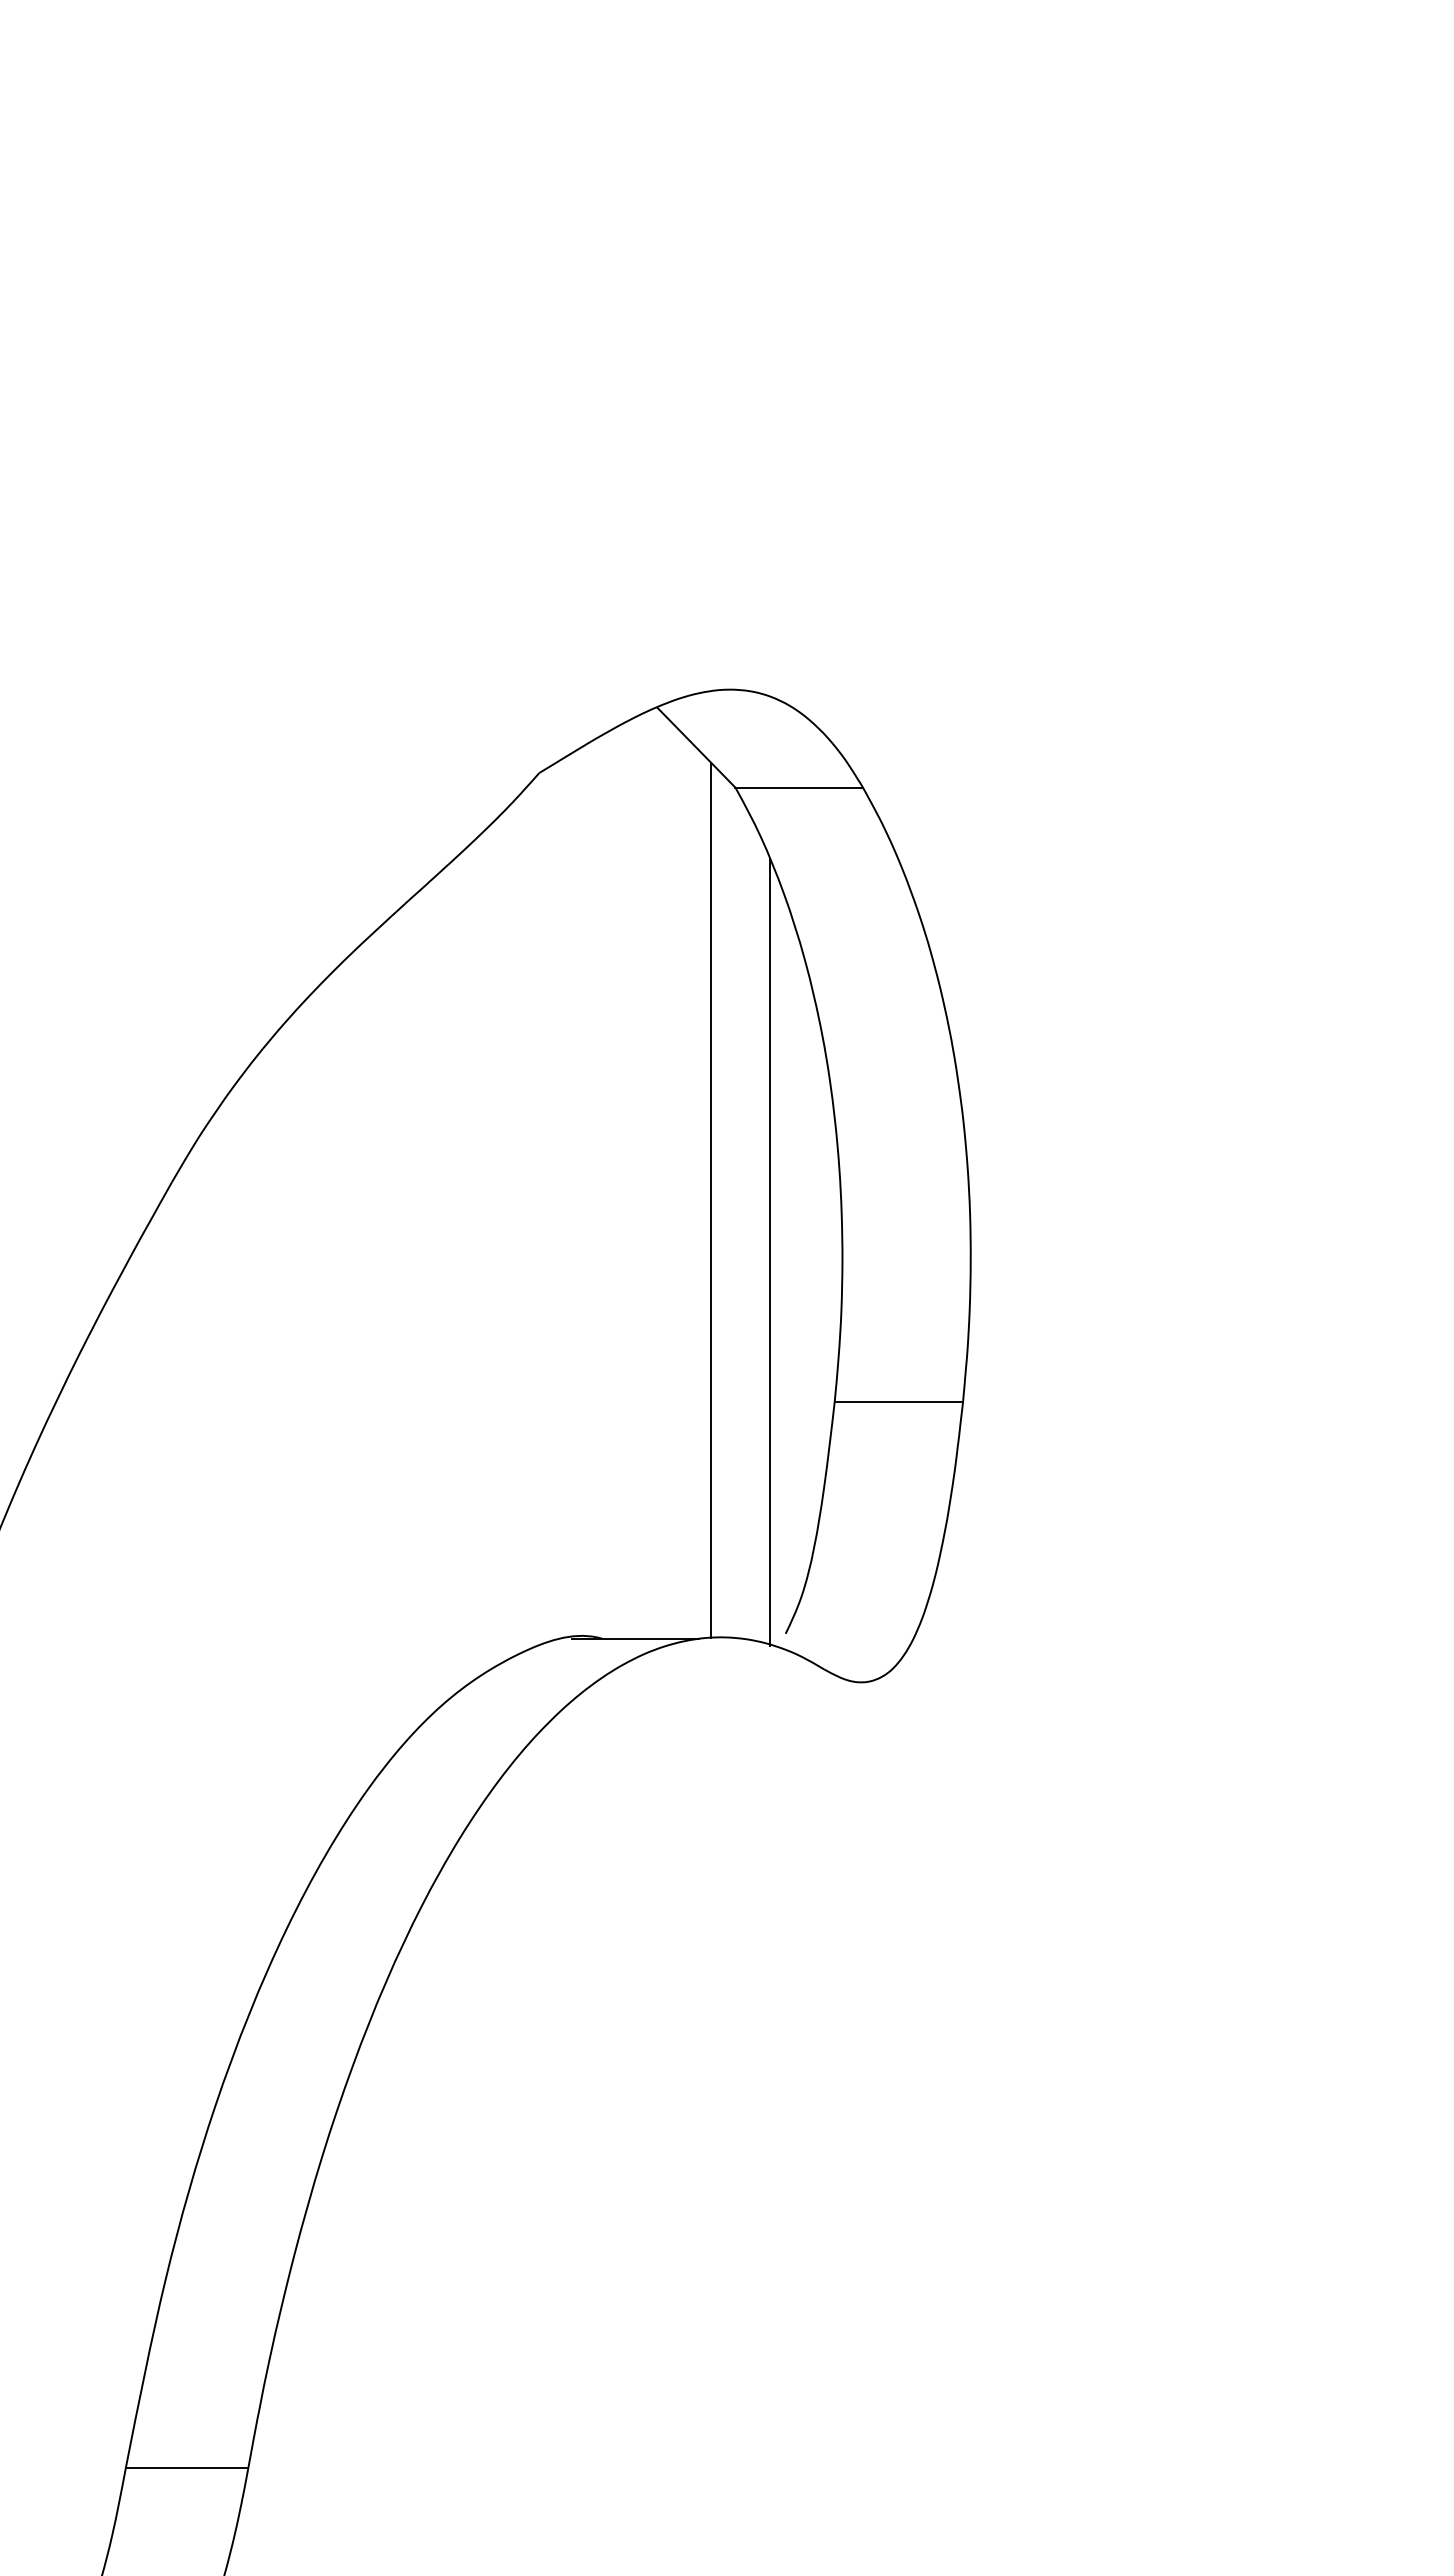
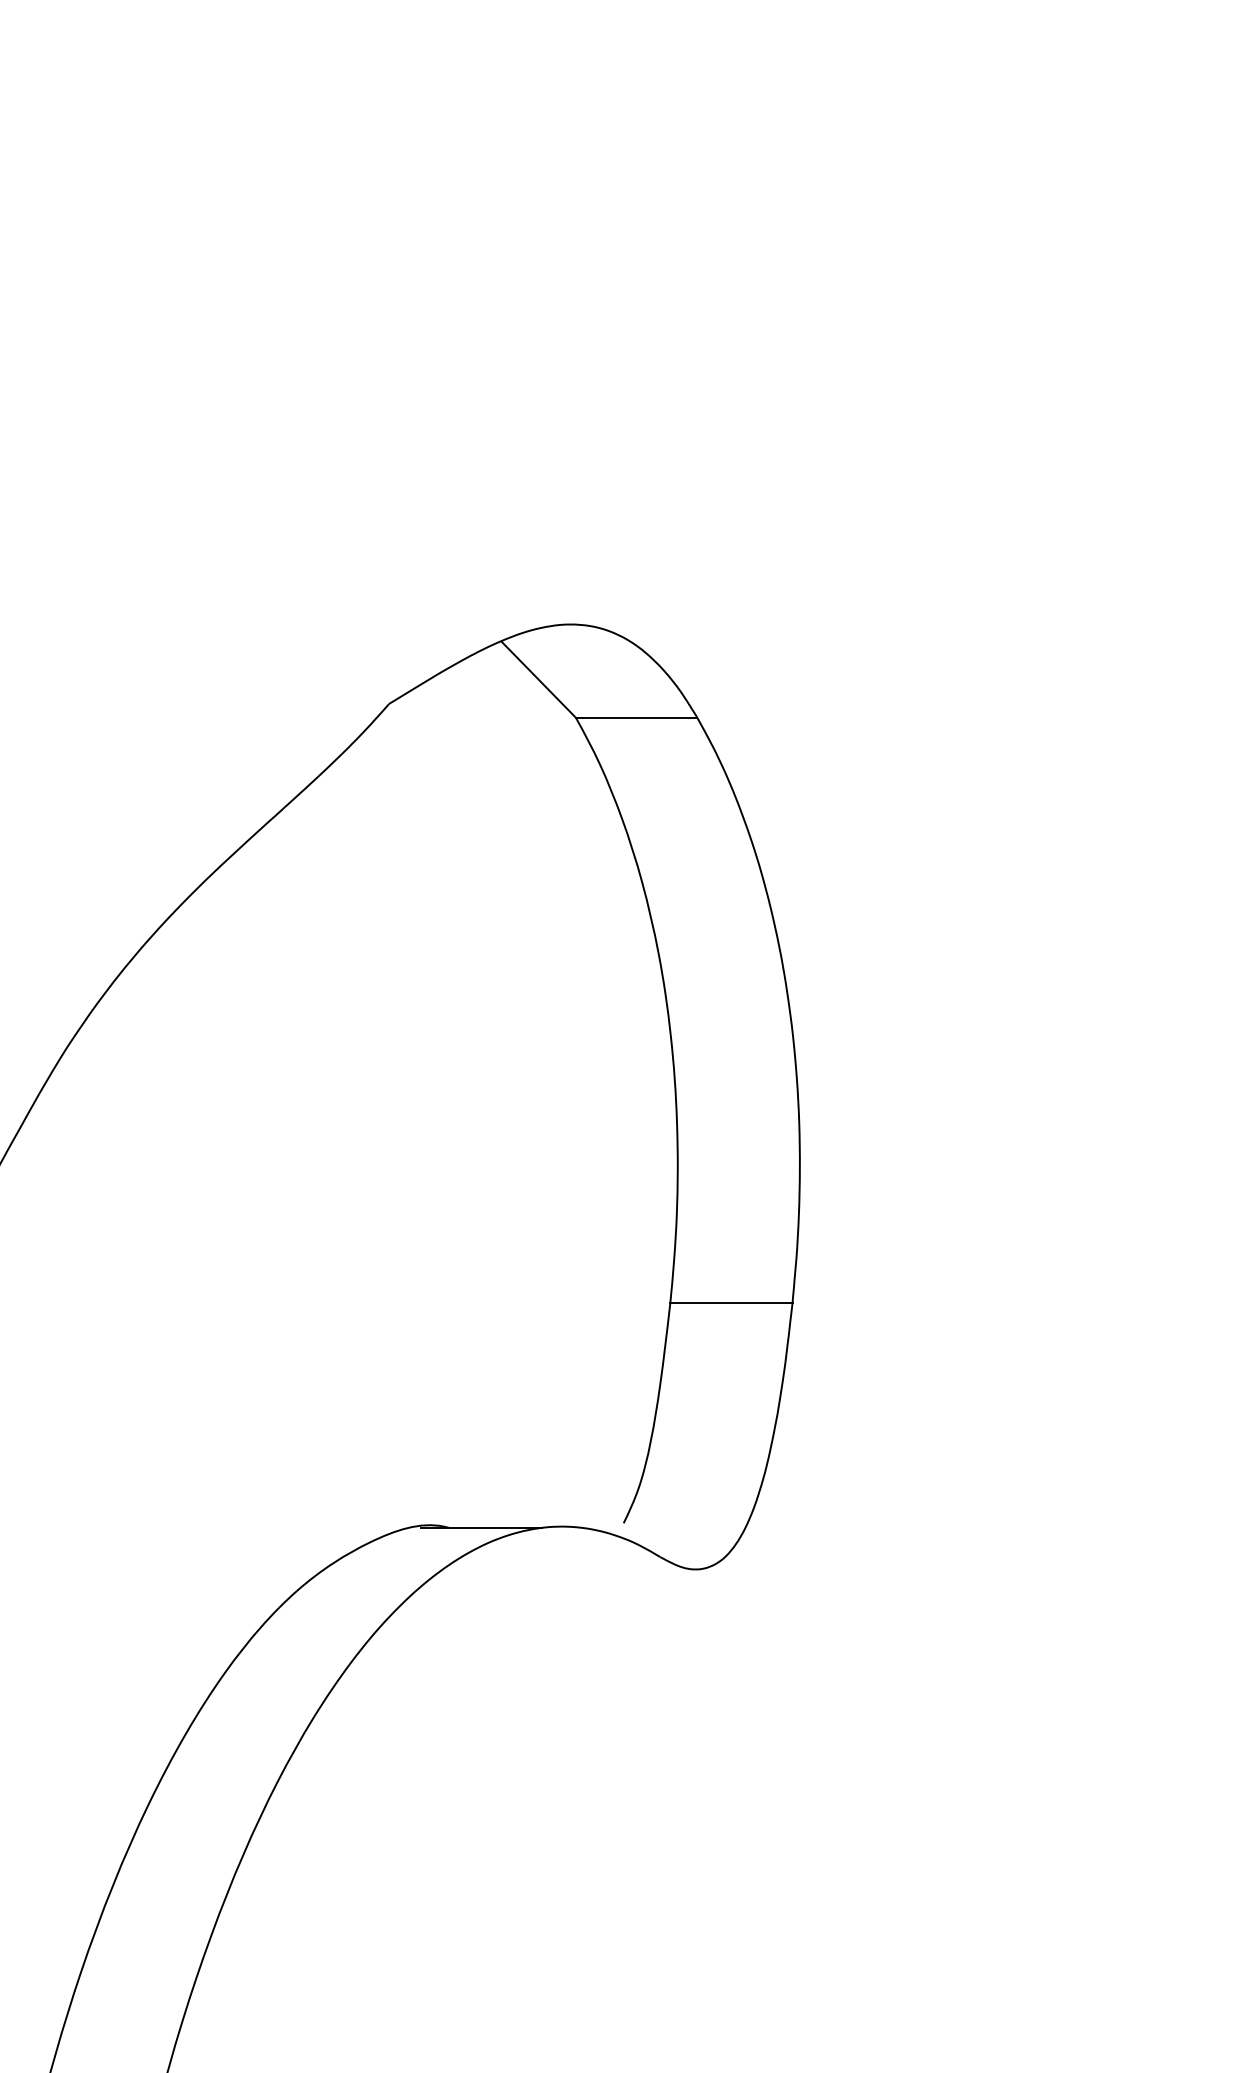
line: (711, 1200) -> (553, 1110), removed
line: (769, 1252) -> (608, 1160), removed

